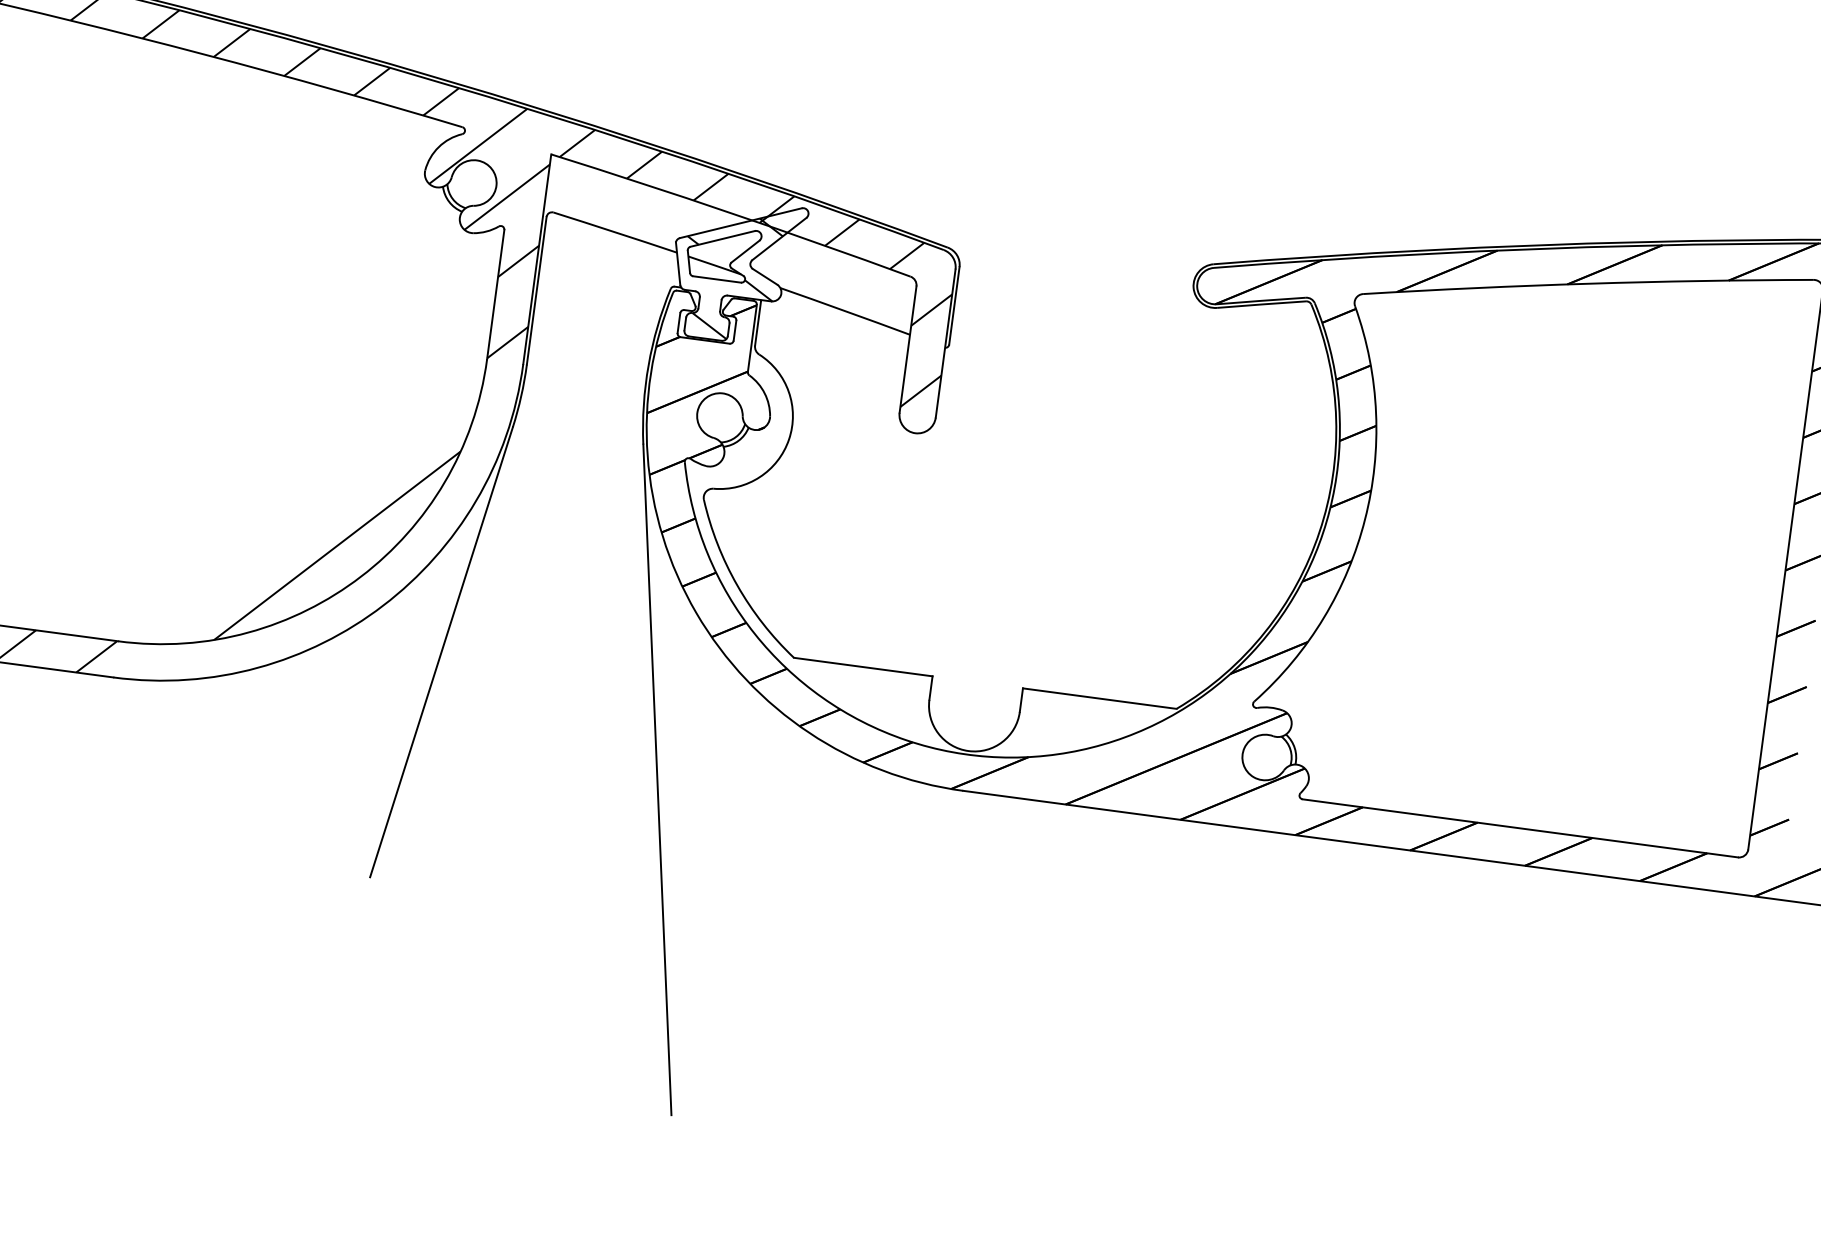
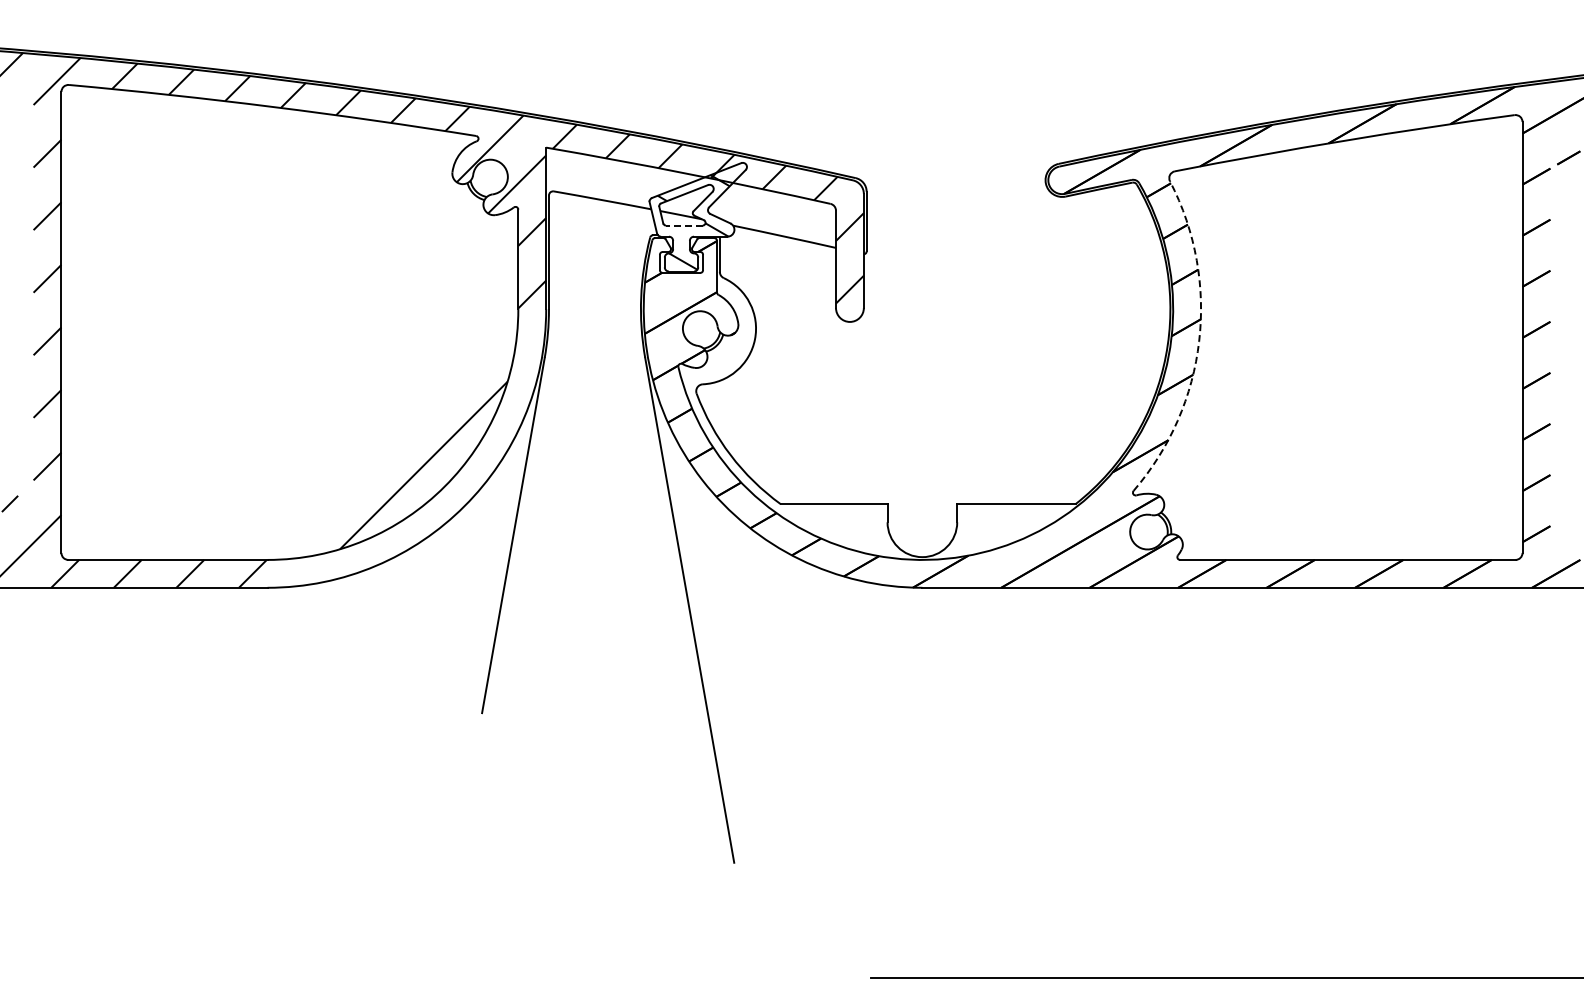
line: (715, 279) -> (683, 225), solid -> dashed
arc: (1365, 519) -> (1199, 341), solid -> dashed

